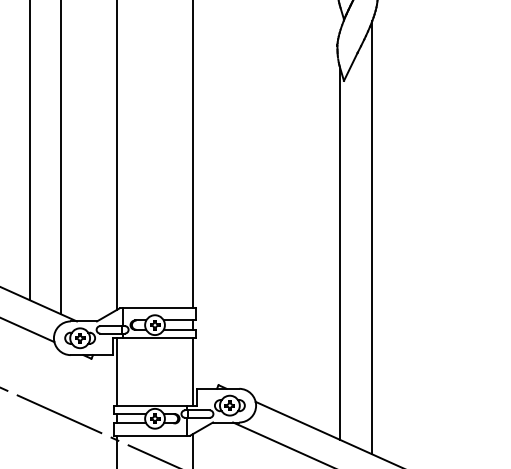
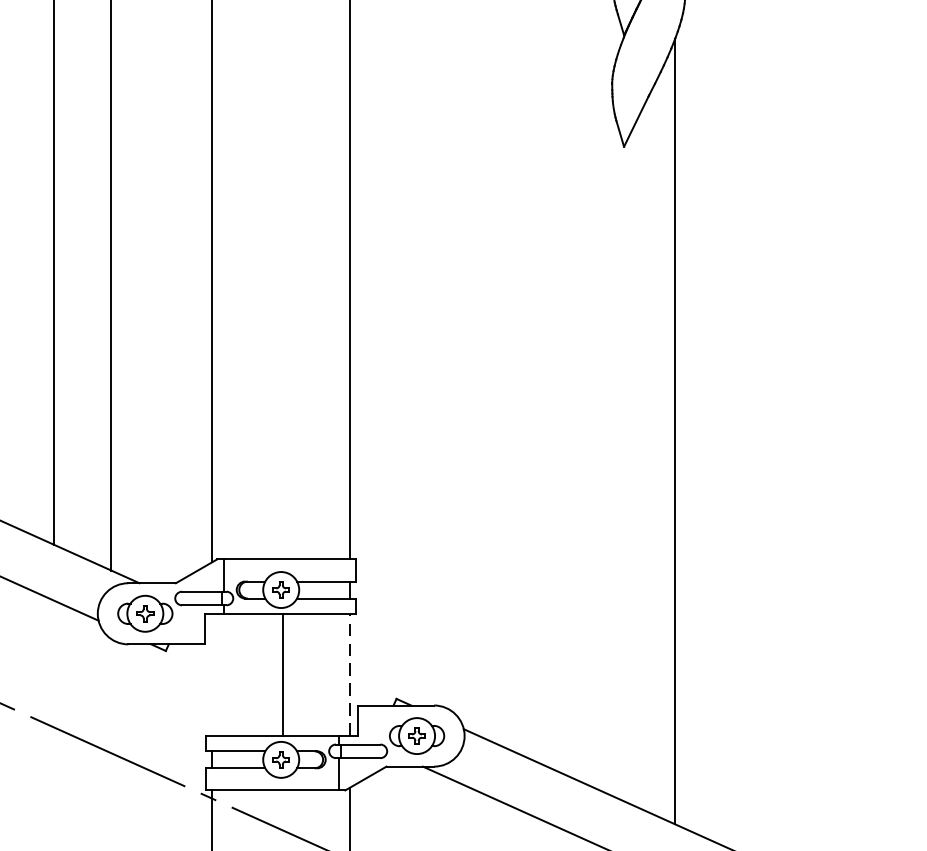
line: (340, 253) -> (617, 459), removed
line: (117, 371) -> (283, 674), moved
line: (192, 371) -> (349, 674), solid -> dashed

